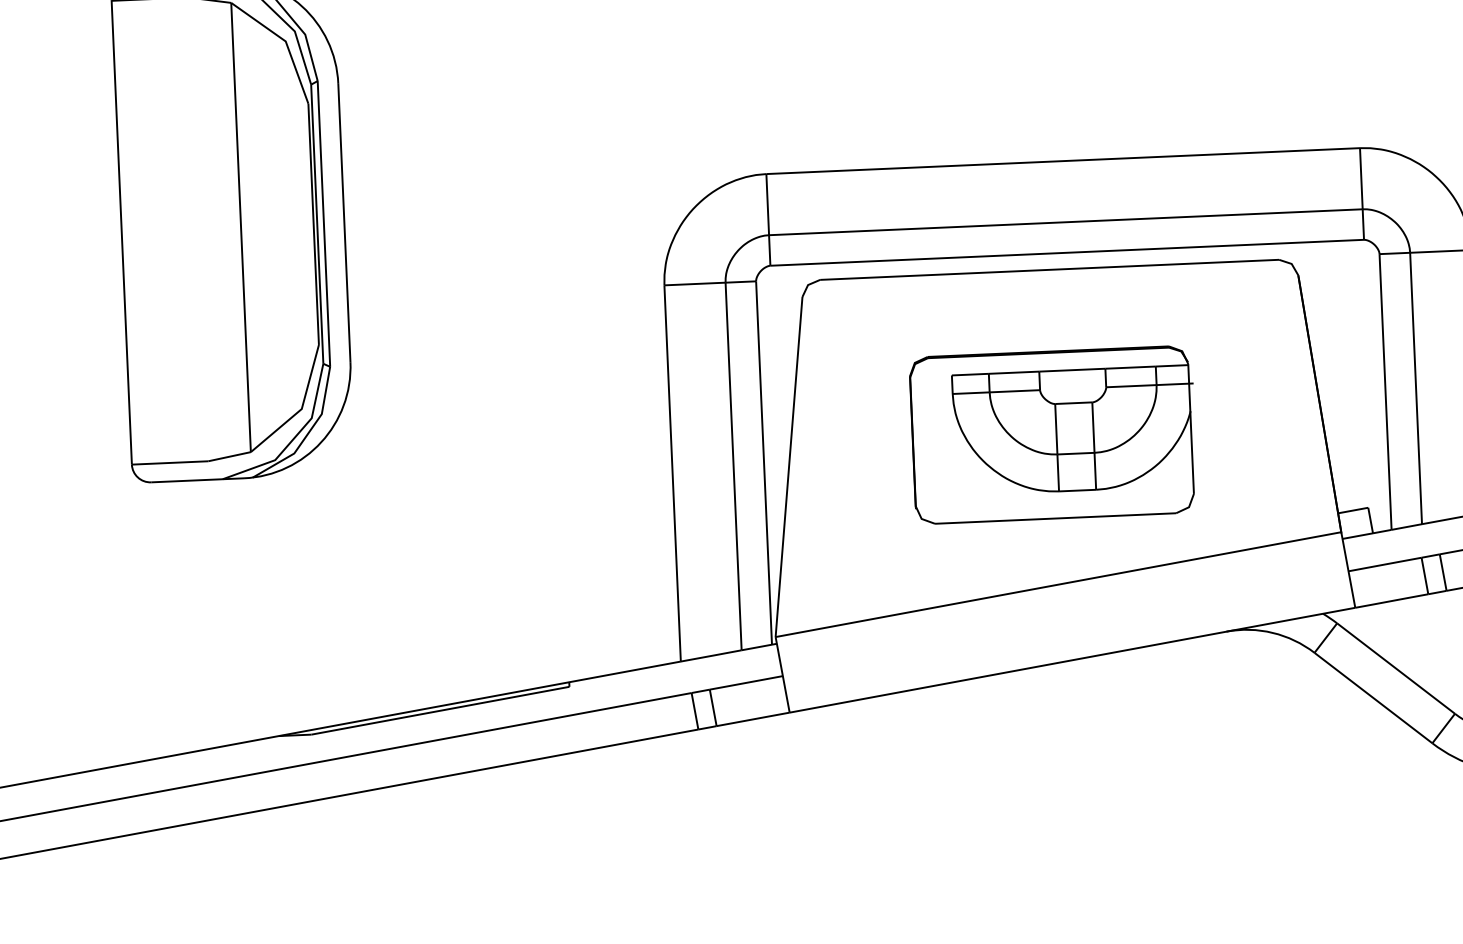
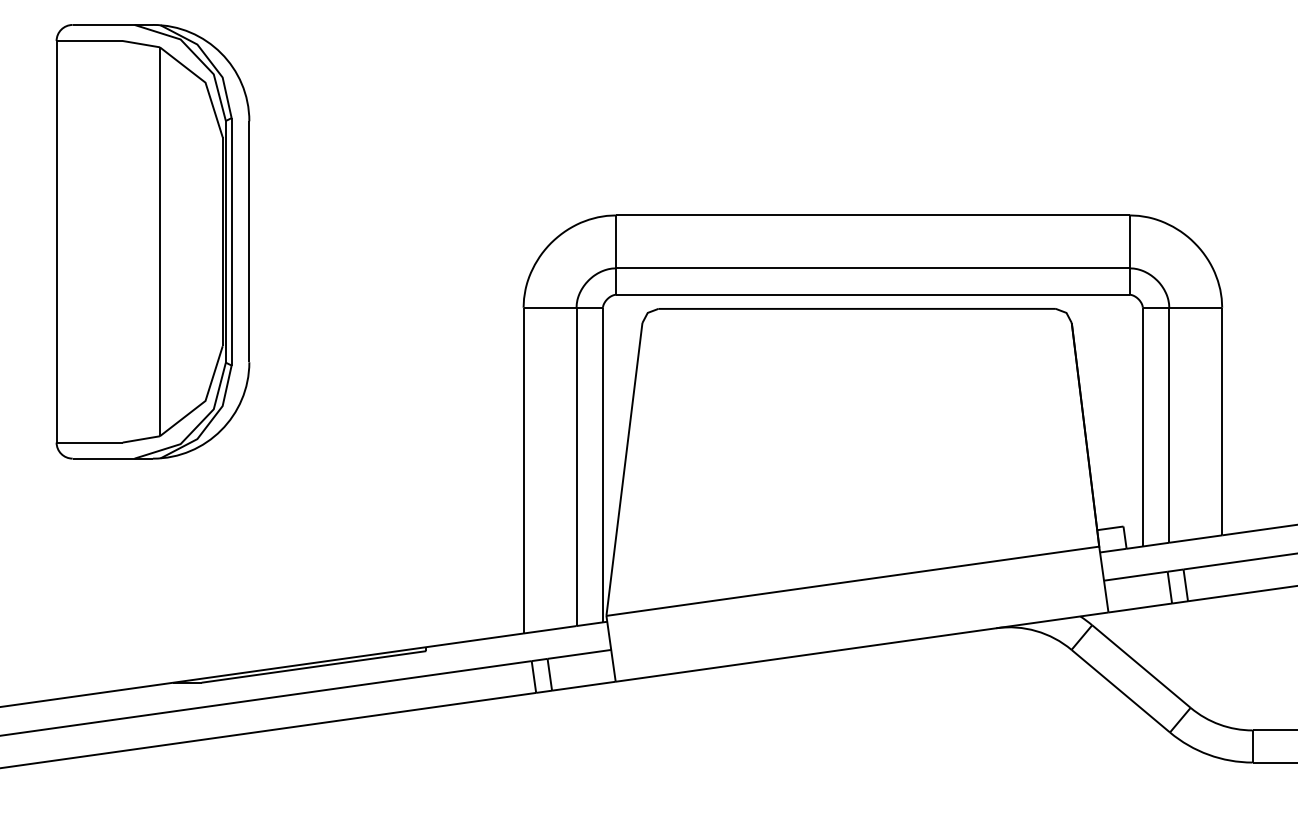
part: (1052, 434) -> (853, 451), removed

